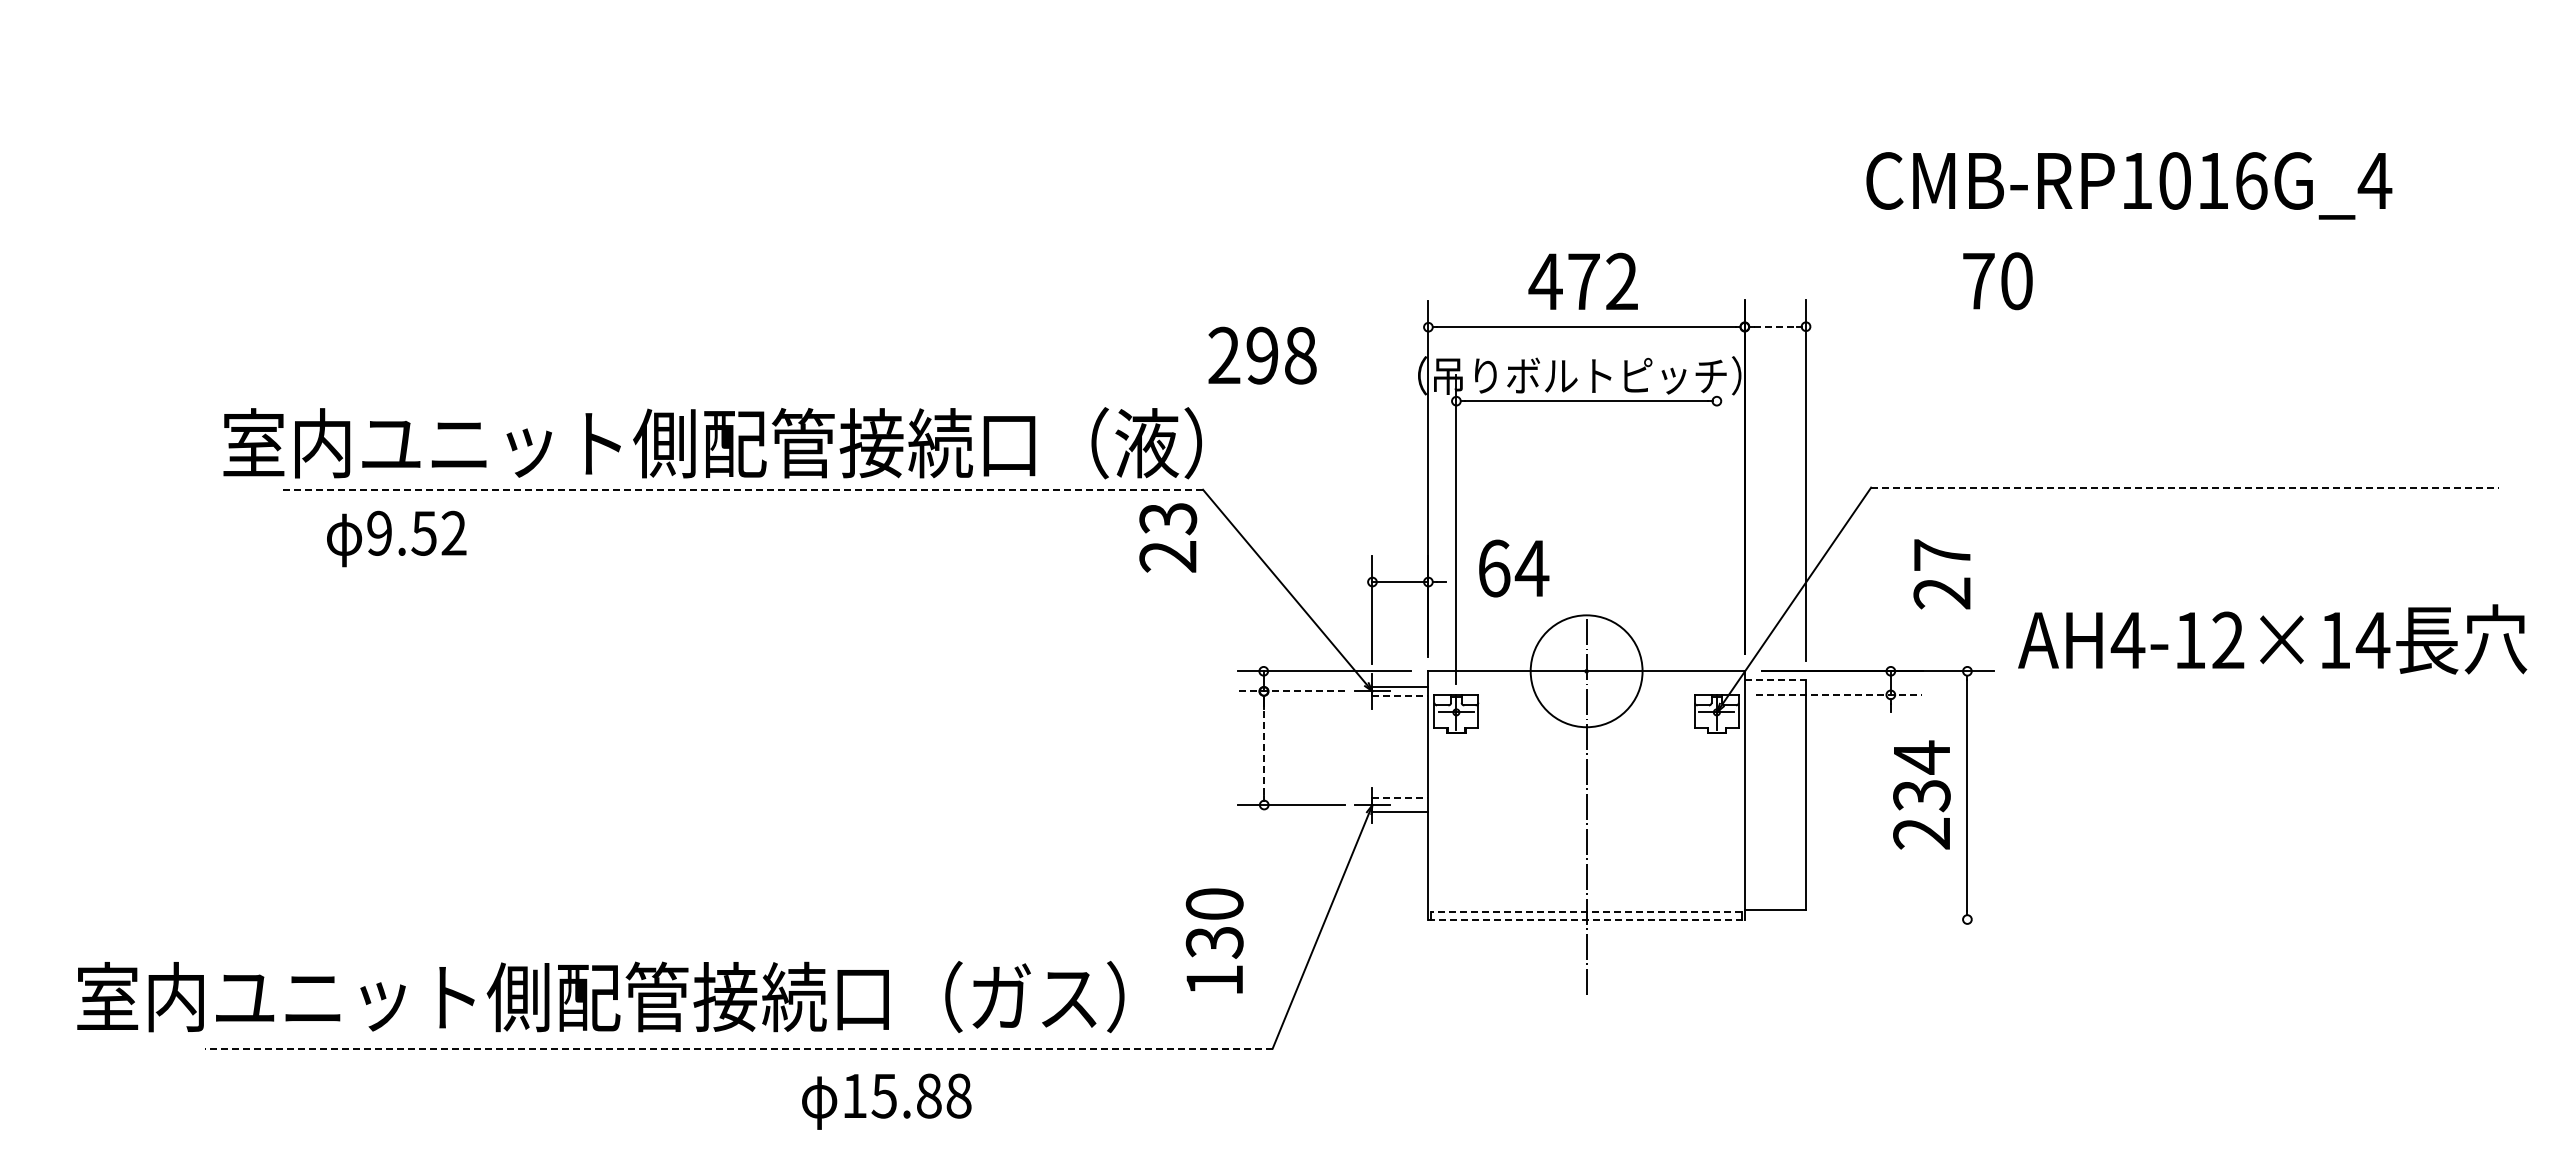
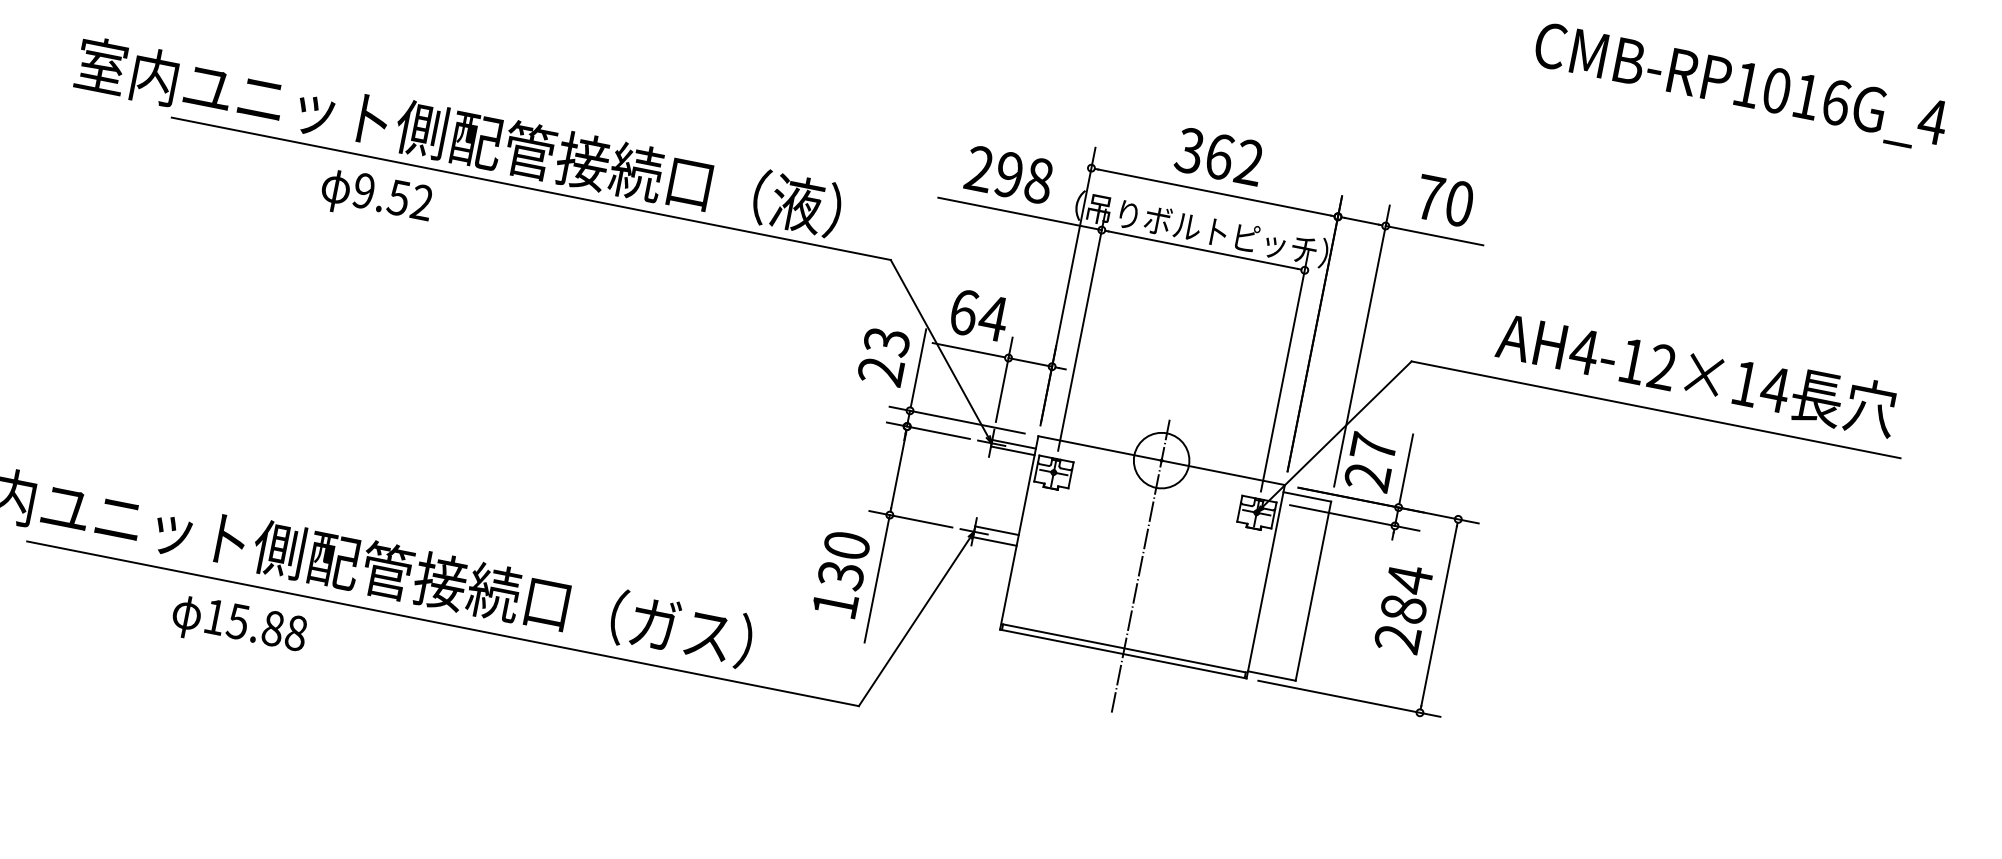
text: (2129, 185) -> (1740, 87), moved
text: (1564, 281) -> (1204, 153), 472 -> 362
text: (1997, 281) -> (1444, 201), moved
line: (1775, 326) -> (1361, 221), dashed -> solid
line: (1868, 326) -> (1434, 235), added
text: (1262, 355) -> (1009, 174), moved
line: (1351, 401) -> (1020, 214), added
text: (712, 443) -> (458, 137), moved
line: (2184, 487) -> (1655, 409), dashed -> solid
line: (741, 489) -> (531, 188), dashed -> solid
line: (1716, 529) -> (1284, 370), added
text: (1168, 537) -> (884, 356), moved
text: (396, 538) -> (376, 197), moved
text: (1514, 568) -> (979, 315), moved
text: (1941, 574) -> (1370, 462), moved
line: (1321, 582) -> (968, 350), added
line: (1263, 616) -> (918, 368), added
line: (1890, 621) -> (1406, 468), added
text: (2272, 639) -> (1696, 373), moved
circle: (1586, 671) -> (1161, 460), size x0.62
line: (1775, 680) -> (1307, 496), dashed -> solid
line: (1290, 691) -> (927, 430), dashed -> solid
line: (1839, 694) -> (1355, 517), dashed -> solid
line: (1400, 695) -> (1012, 450), dashed -> solid
line: (1264, 748) -> (898, 471), dashed -> solid
text: (1921, 795) -> (1403, 609), 234 -> 284
line: (1400, 798) -> (997, 531), dashed -> solid
line: (1264, 886) -> (877, 578), added
line: (1586, 912) -> (1124, 648), dashed -> solid
line: (1587, 919) -> (1124, 654), dashed -> solid
line: (1876, 919) -> (1349, 698), added
text: (1214, 940) -> (841, 573), moved
line: (738, 1048) -> (442, 623), dashed -> solid
text: (886, 1101) -> (238, 626), moved

